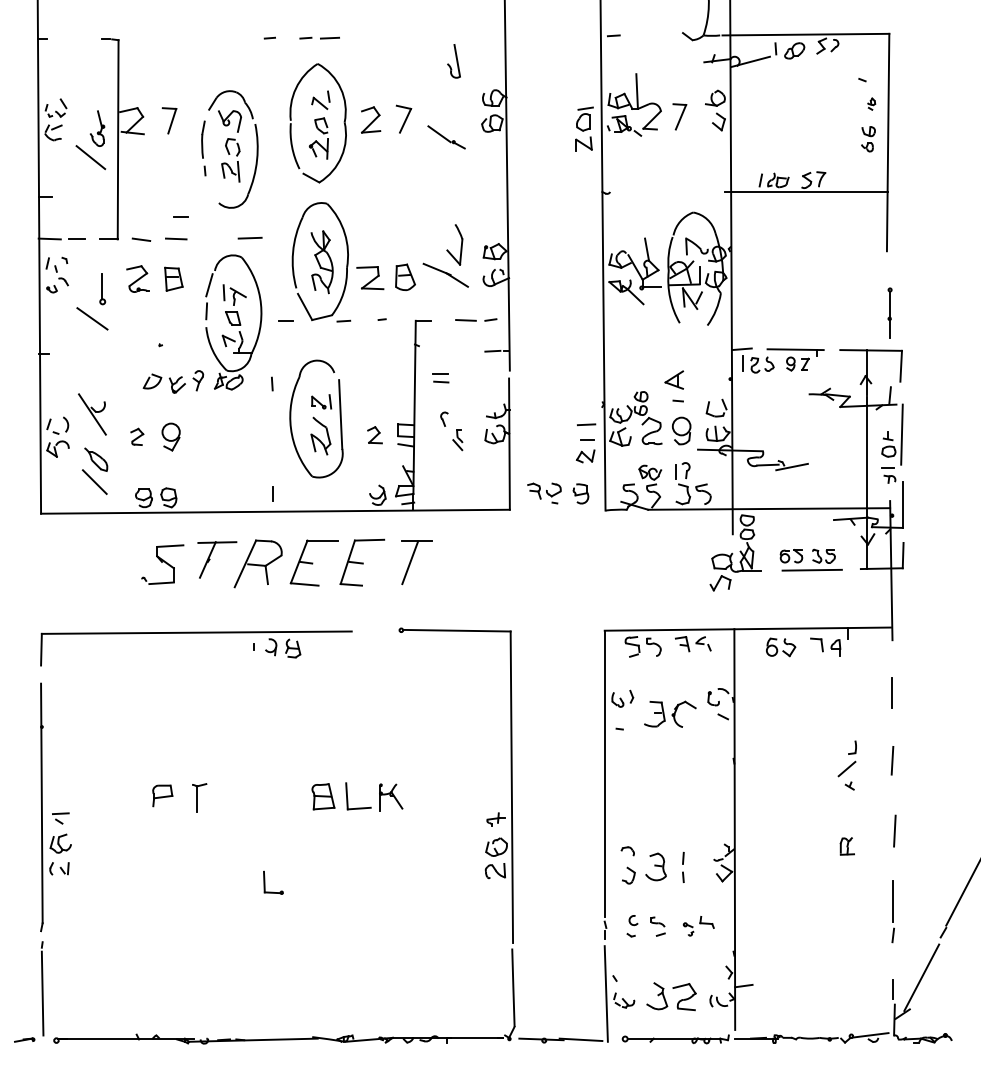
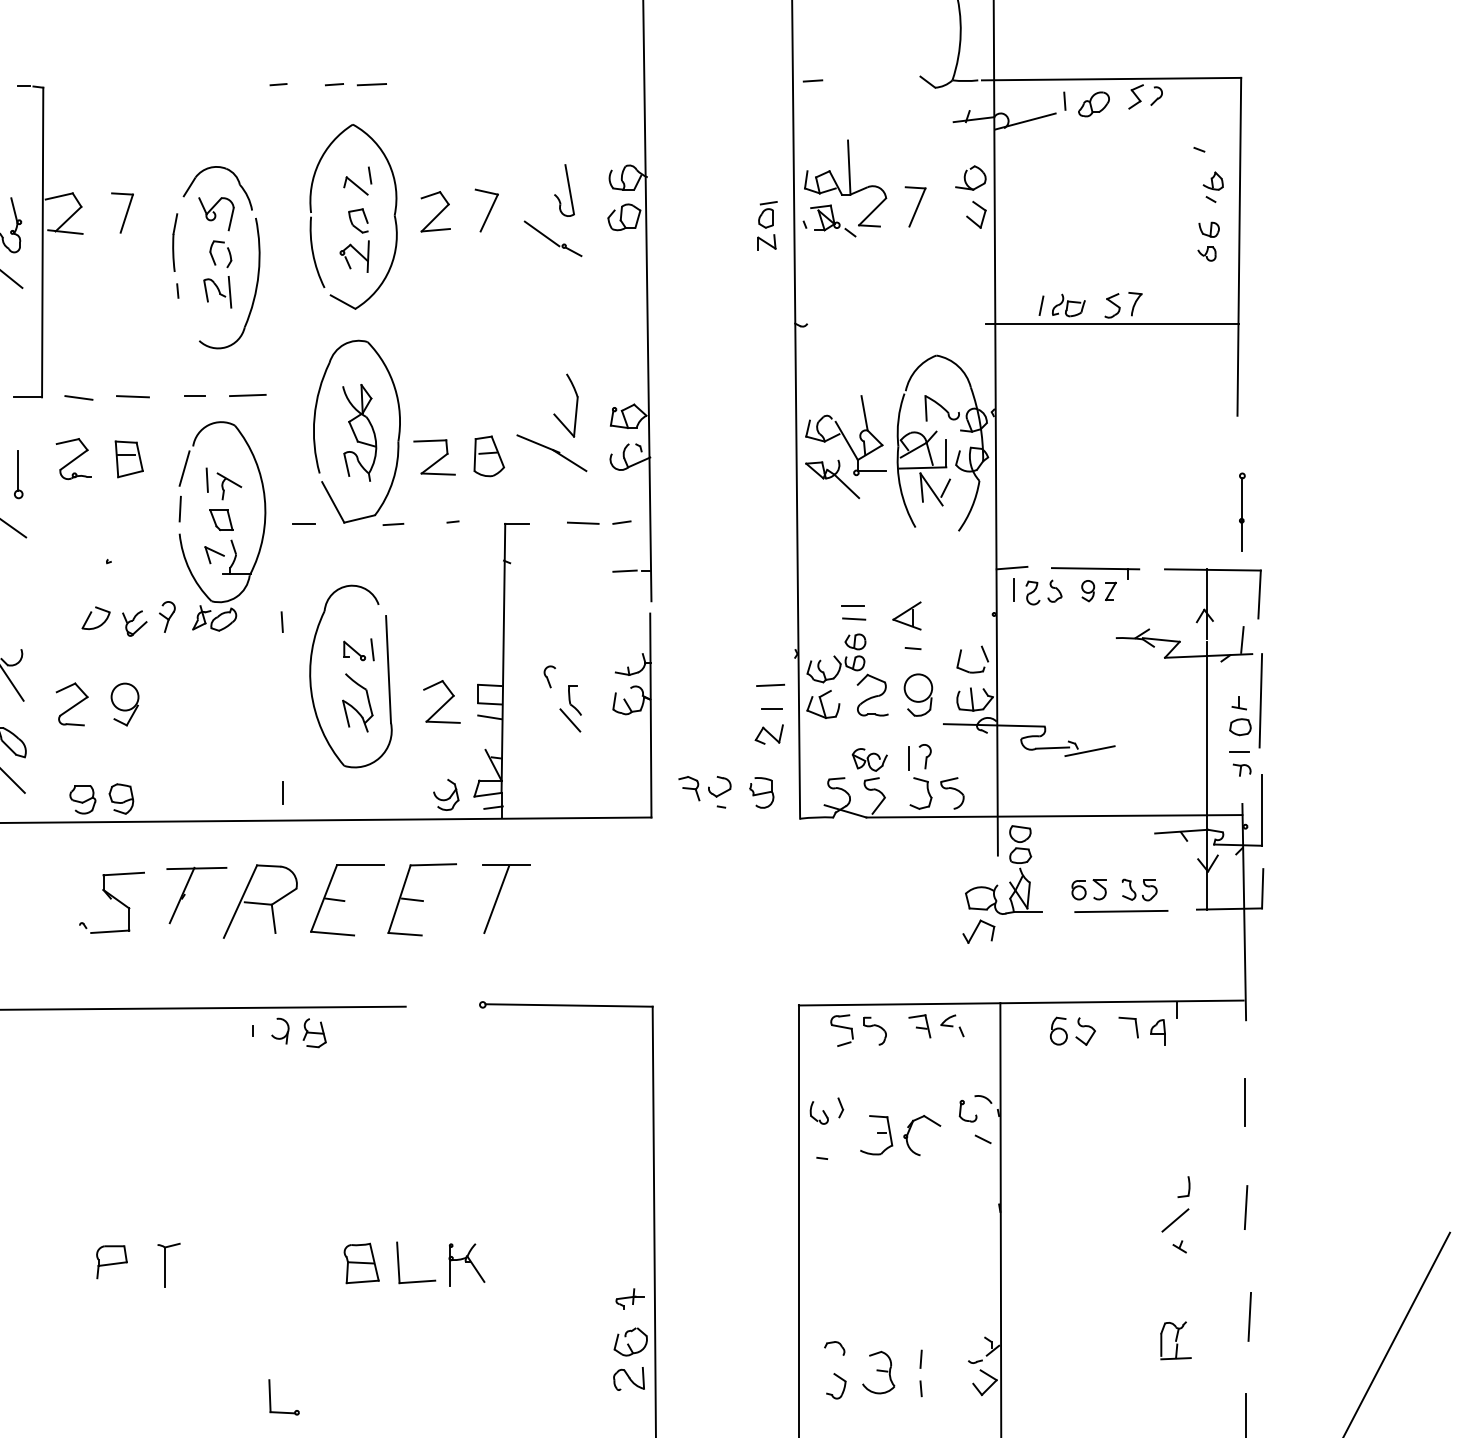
part: (453, 61) -> (563, 190), moved
part: (871, 103) -> (1213, 186), size x1.67
part: (584, 128) -> (767, 224), size x0.71
line: (180, 216) -> (193, 395), moved
part: (440, 378) -> (852, 613), moved
part: (374, 434) -> (441, 700), size x1.67
part: (137, 436) -> (72, 703), size x1.67
part: (457, 439) -> (570, 708), size x1.43
part: (847, 846) -> (1176, 1340), size x1.43

